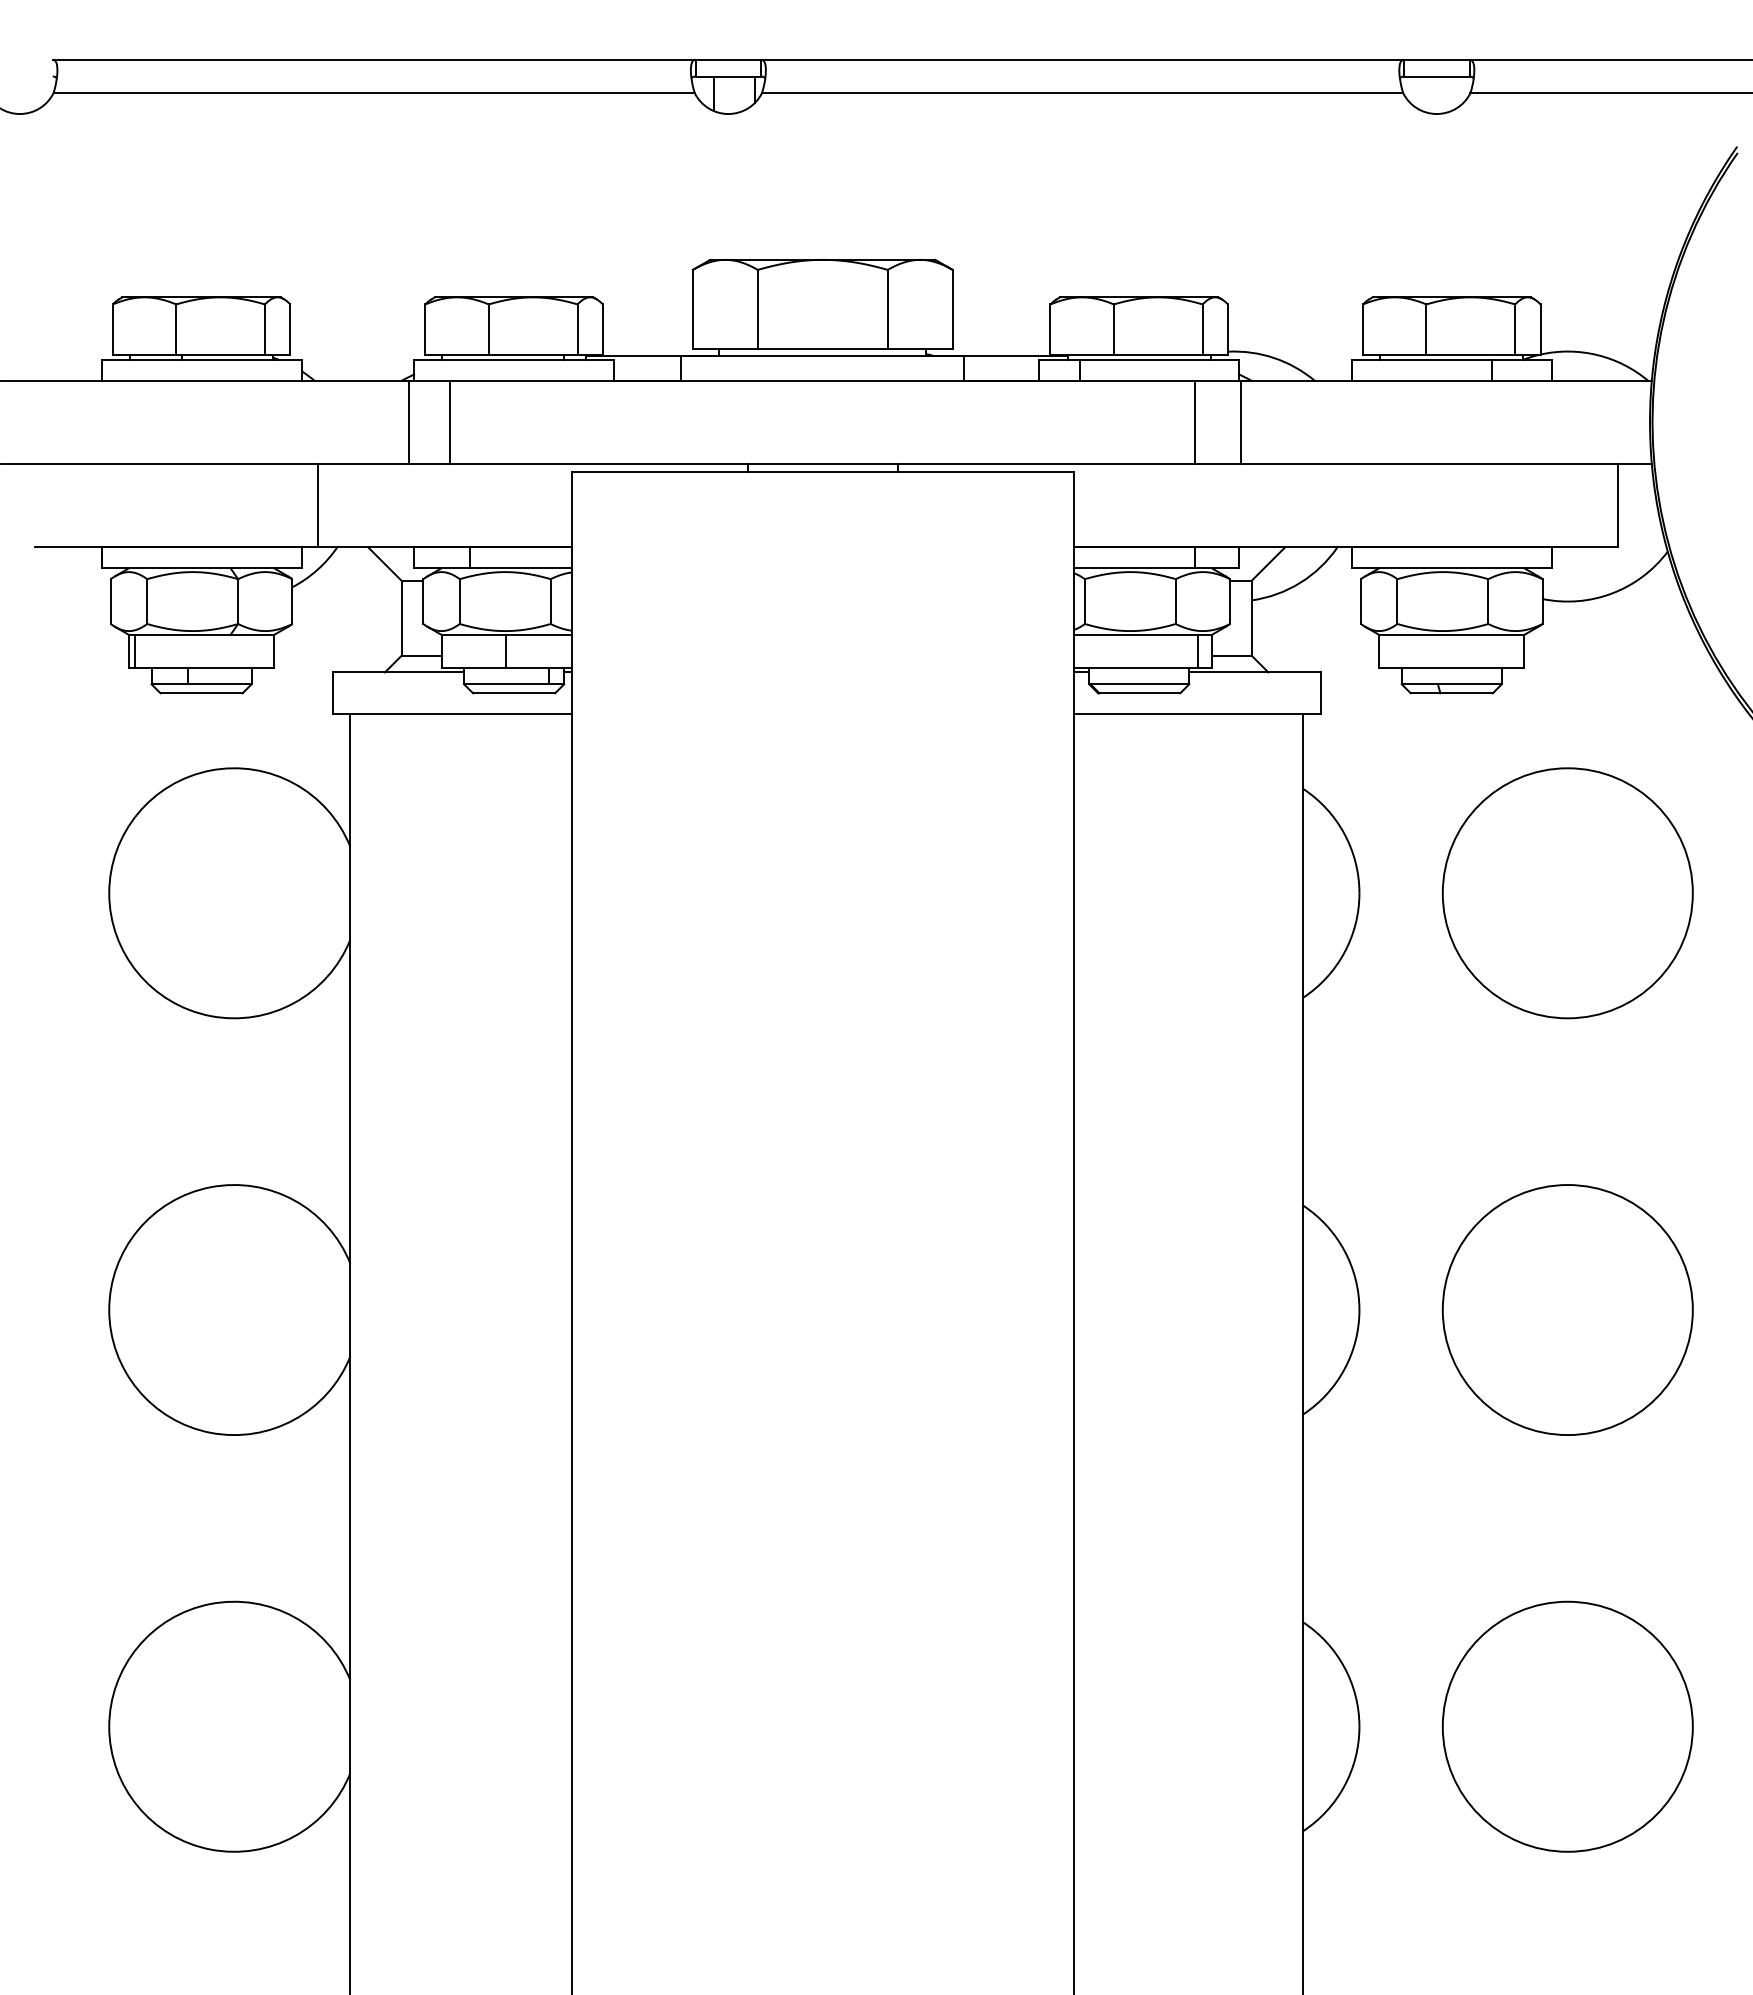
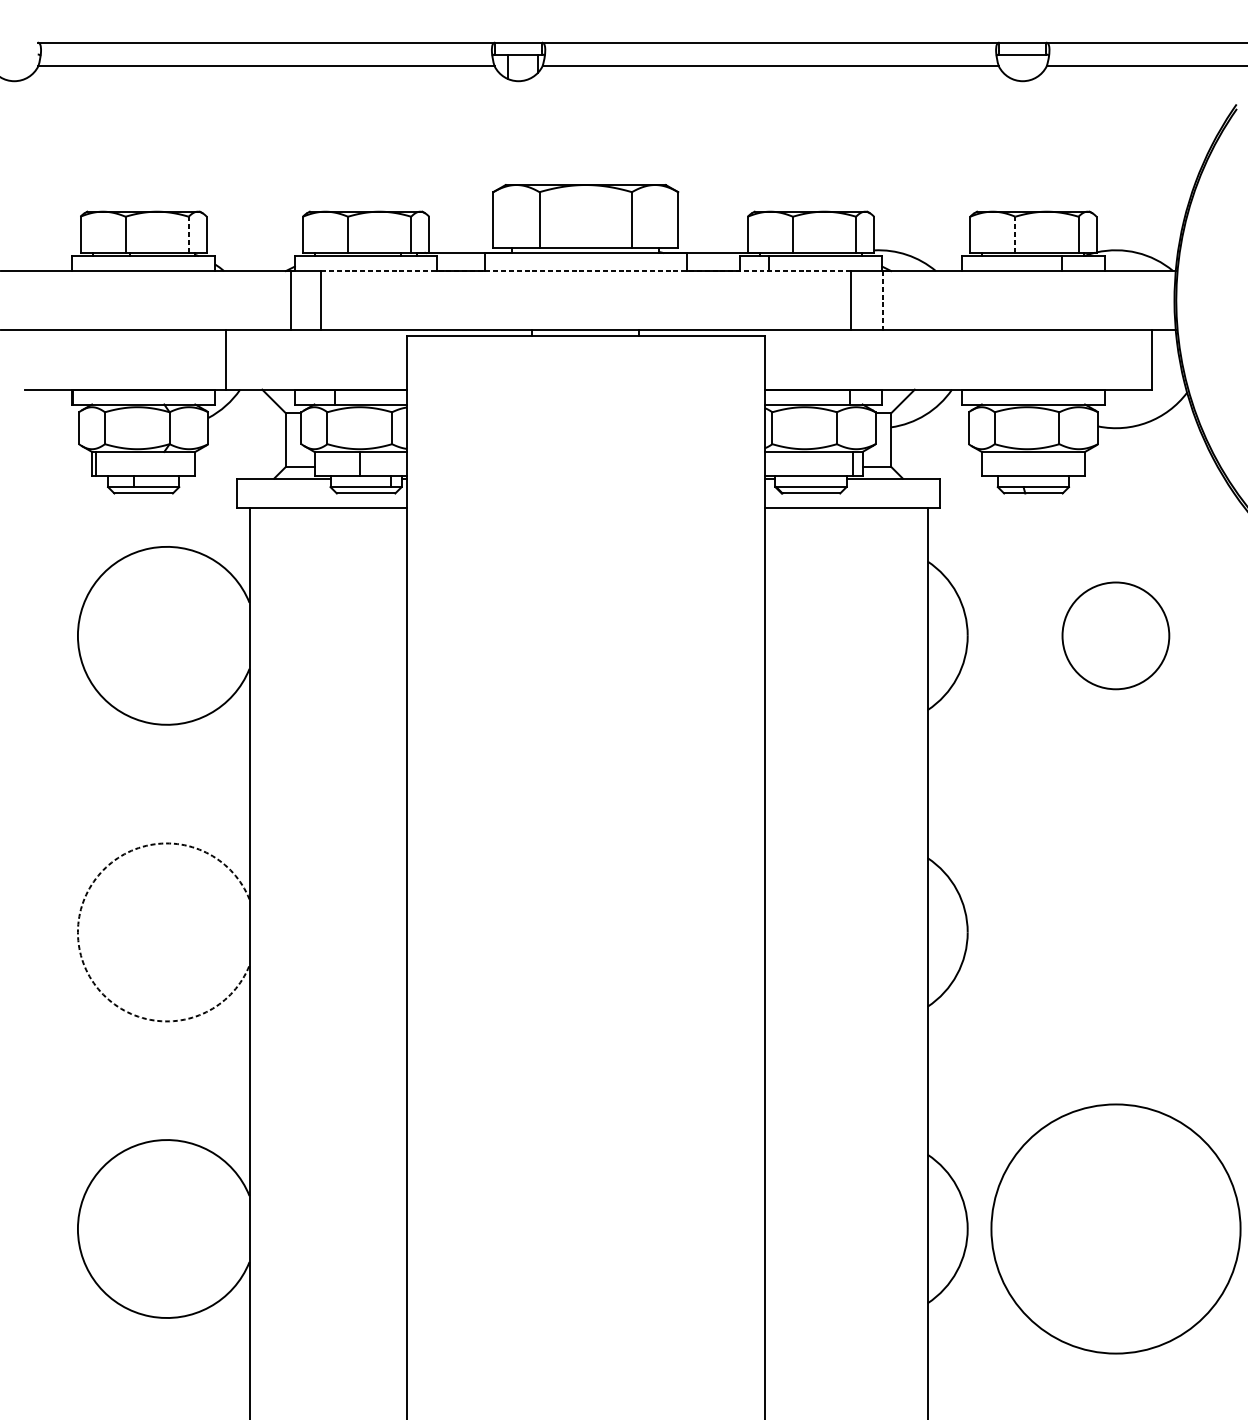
line: (264, 329) -> (188, 234), solid -> dashed
line: (1426, 329) -> (1015, 234), solid -> dashed
line: (822, 380) -> (585, 270), solid -> dashed
line: (1240, 422) -> (883, 300), solid -> dashed
circle: (1567, 893) -> (1115, 635), size x0.6
circle: (1567, 1309) -> (1115, 932), removed
arc: (109, 1310) -> (78, 932), solid -> dashed
circle: (1567, 1726) -> (1115, 1228), size x1.4

